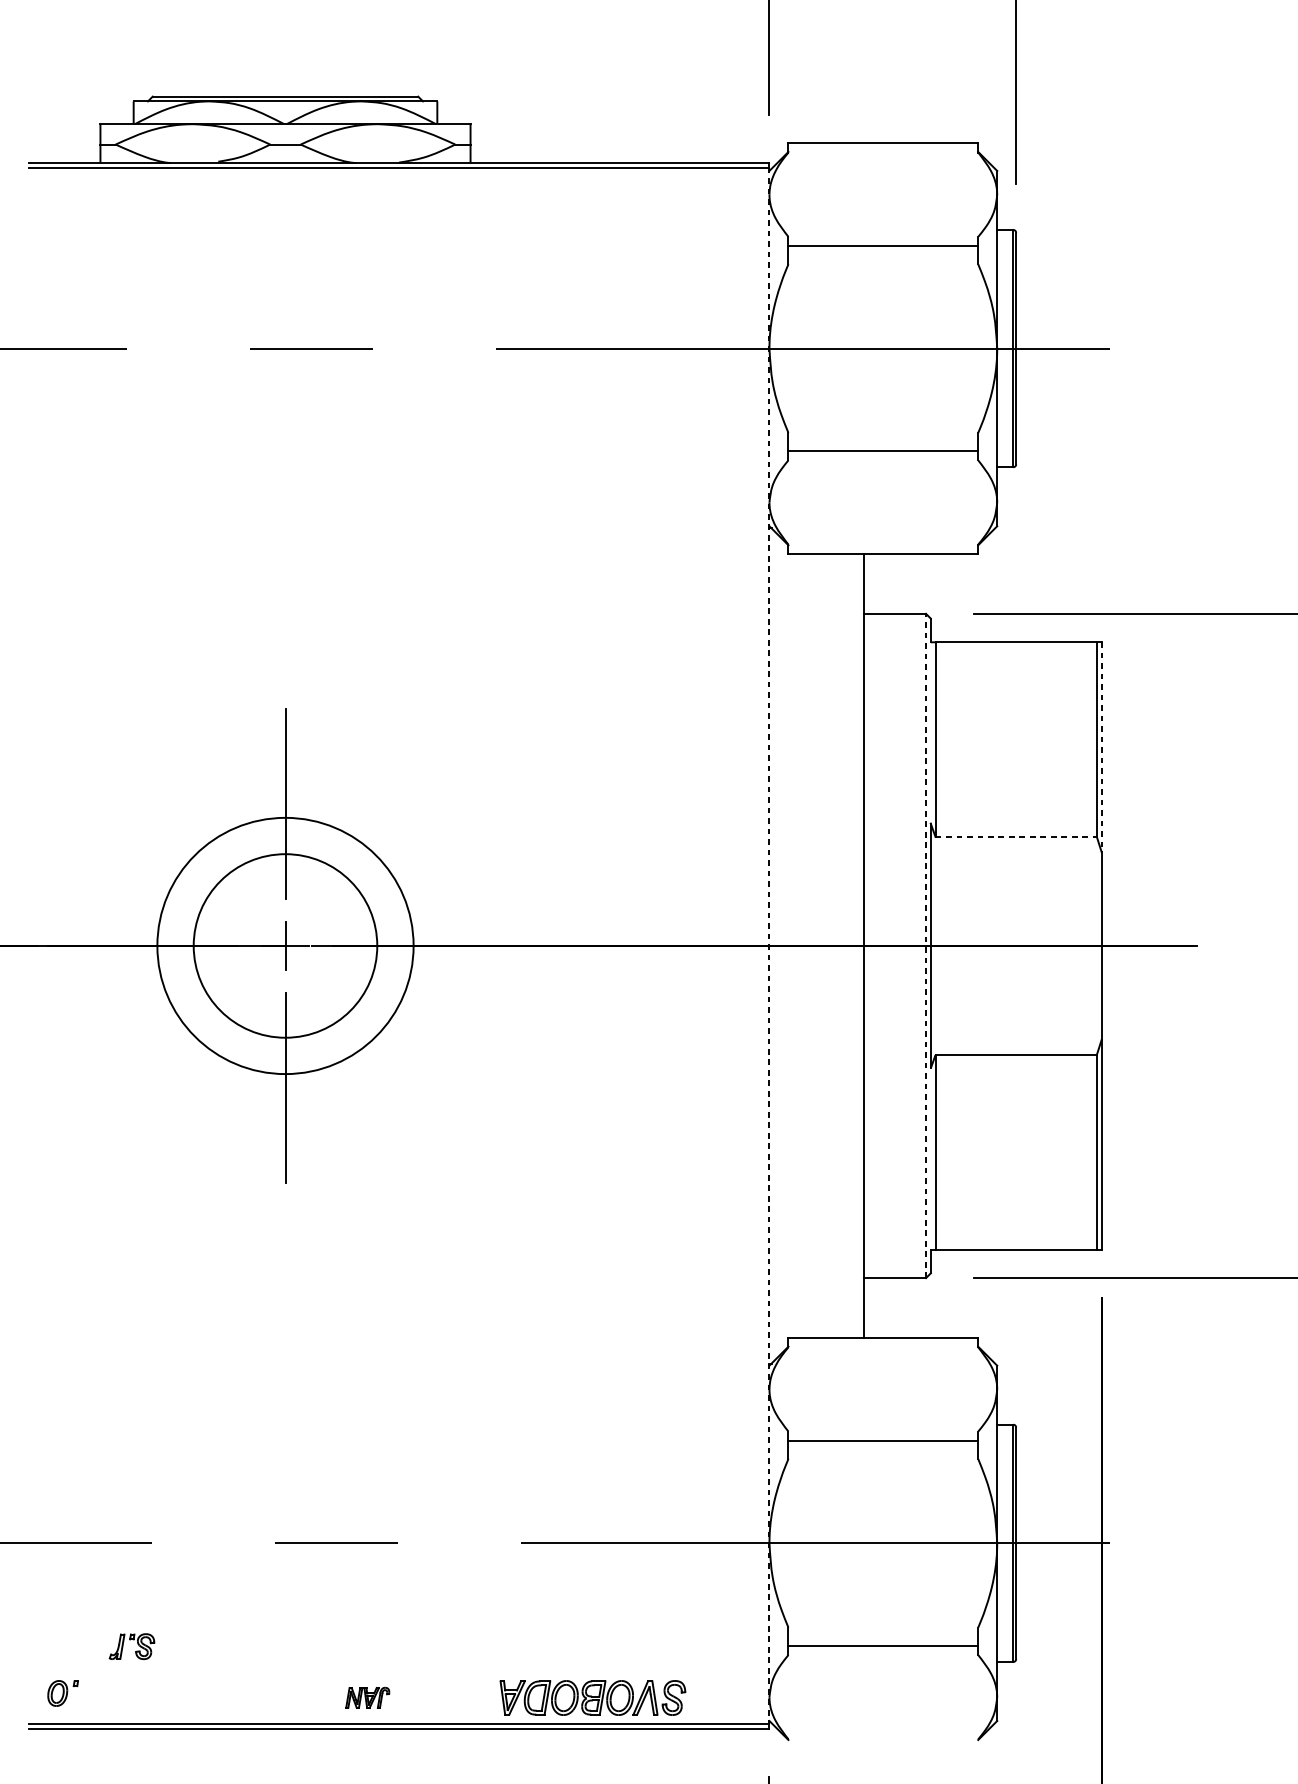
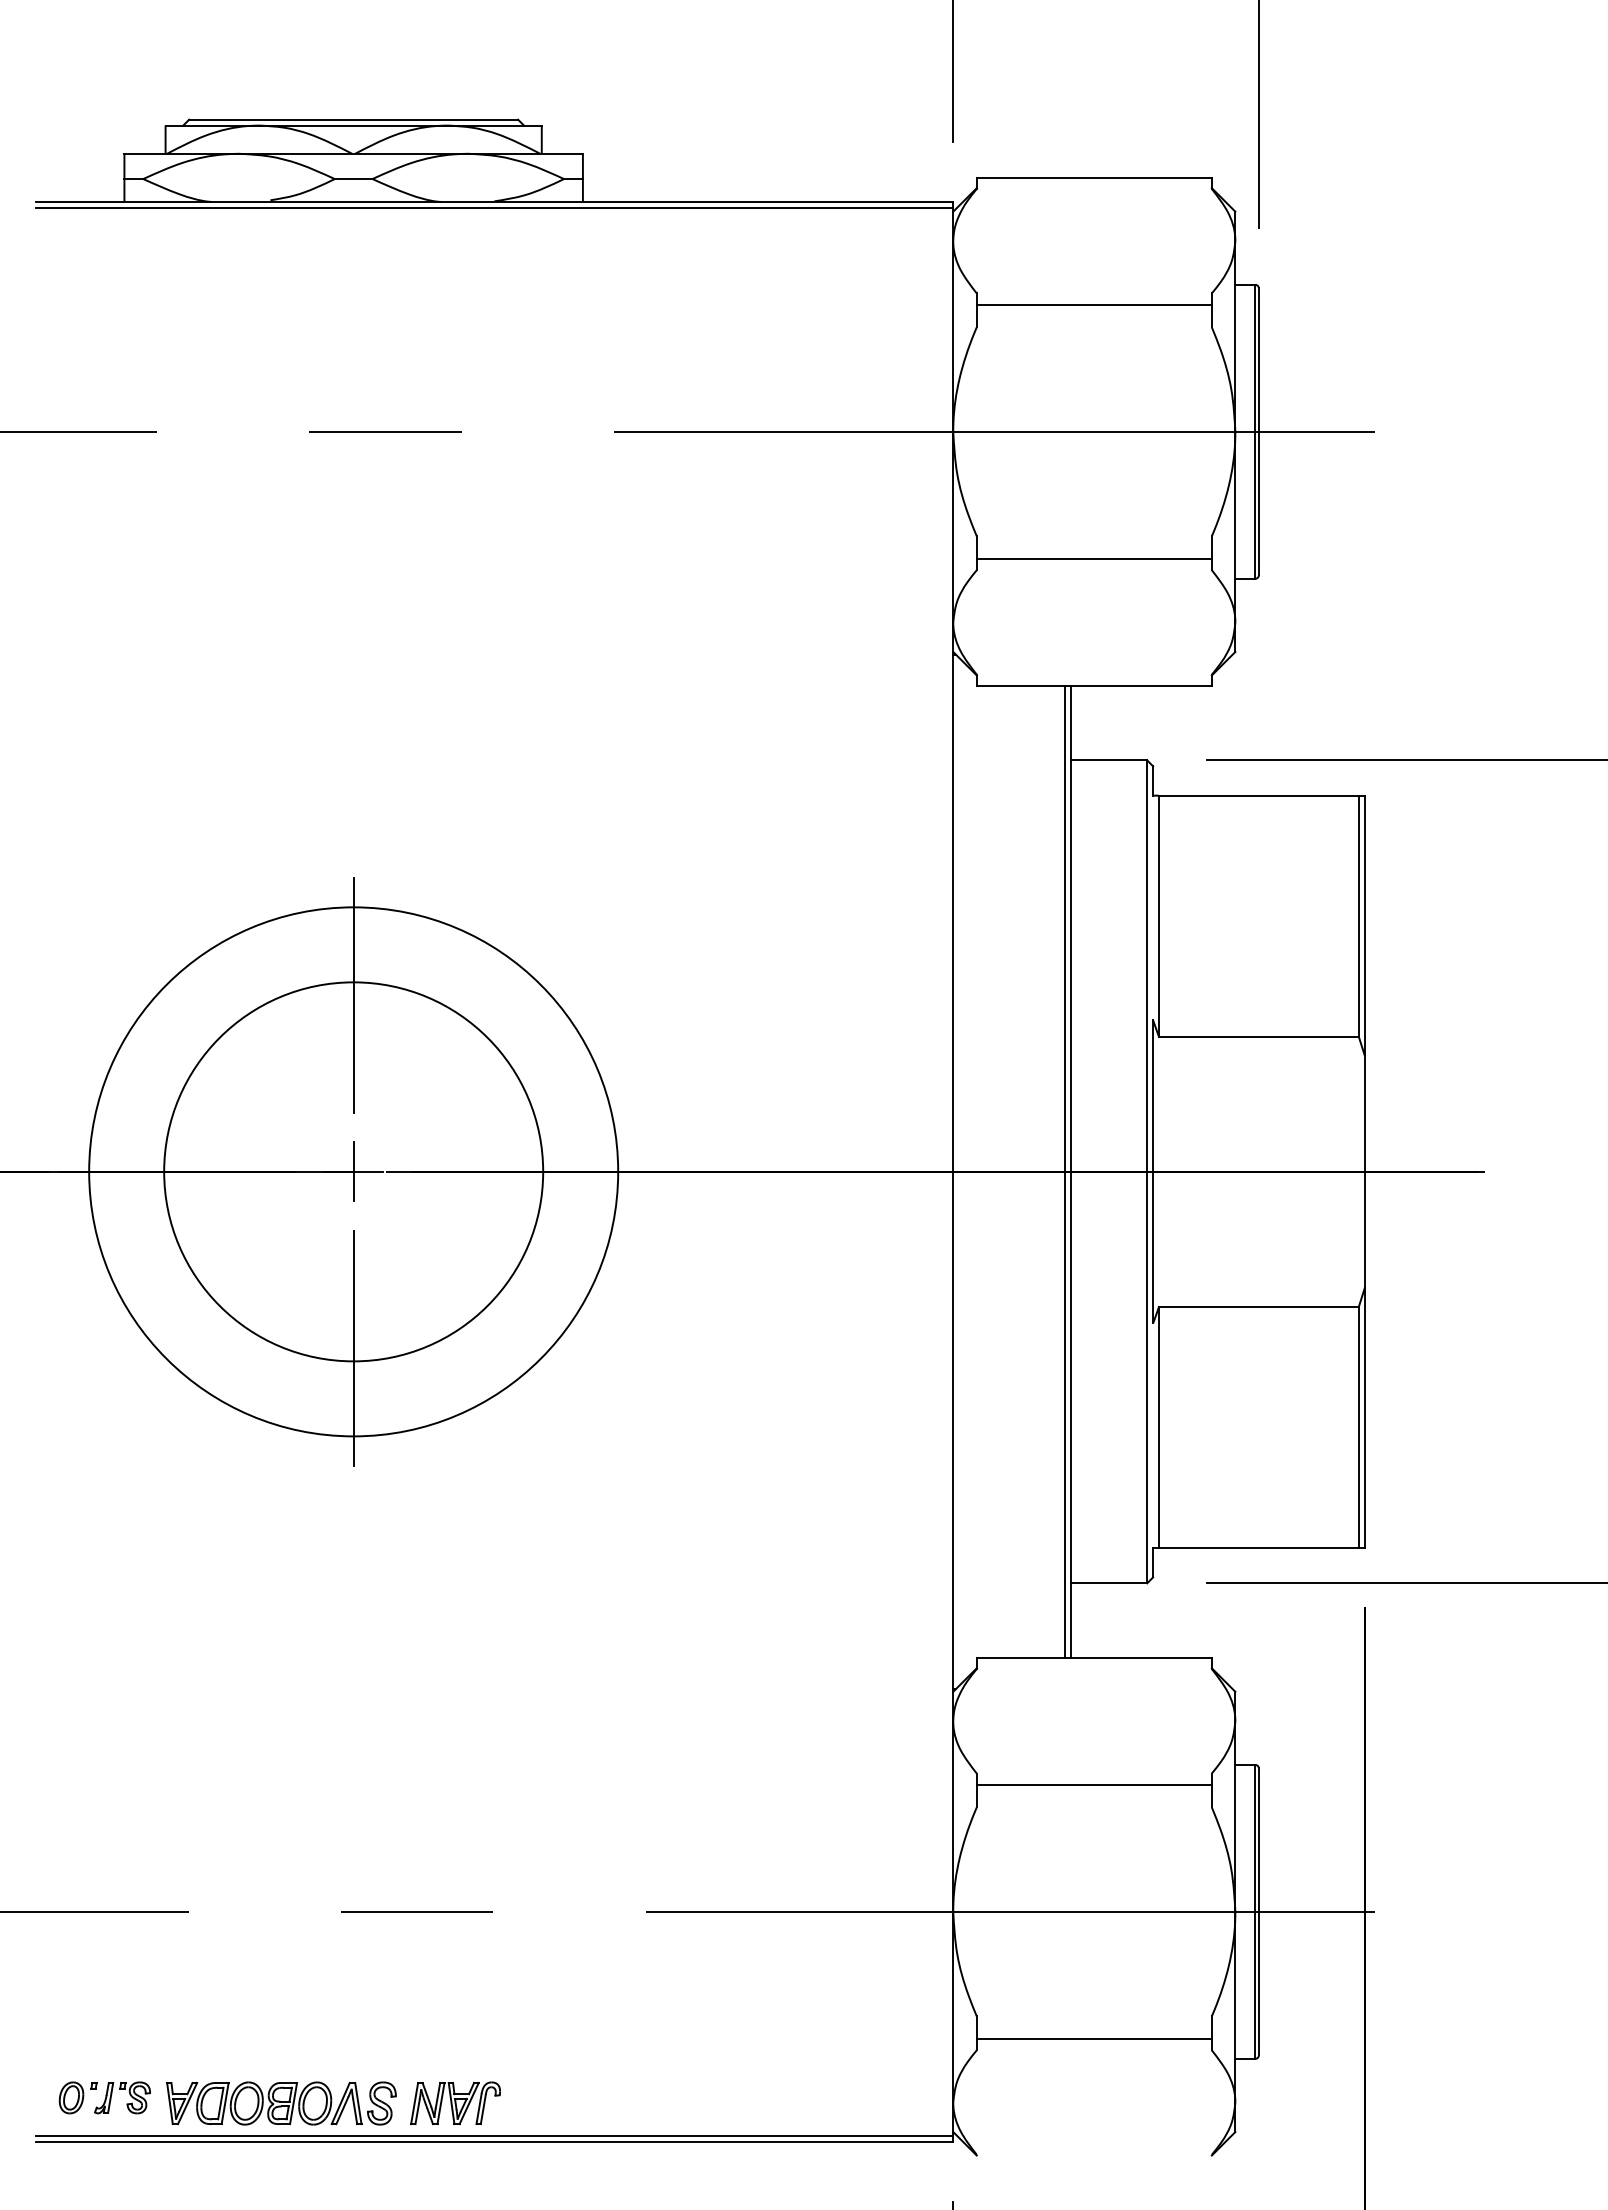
line: (1101, 747) -> (1364, 925), dashed -> solid
line: (1015, 836) -> (1258, 1036), dashed -> solid
circle: (285, 945) -> (353, 1171), size x1.67
circle: (285, 945) -> (353, 1171), size x1.67
line: (769, 945) -> (953, 1171), dashed -> solid
line: (859, 945) -> (1064, 1171), added
line: (926, 945) -> (1147, 1171), dashed -> solid
part: (135, 1651) -> (126, 2103), moved
part: (367, 1697) -> (455, 2103), size x1.67
part: (592, 1697) -> (281, 2103), moved

